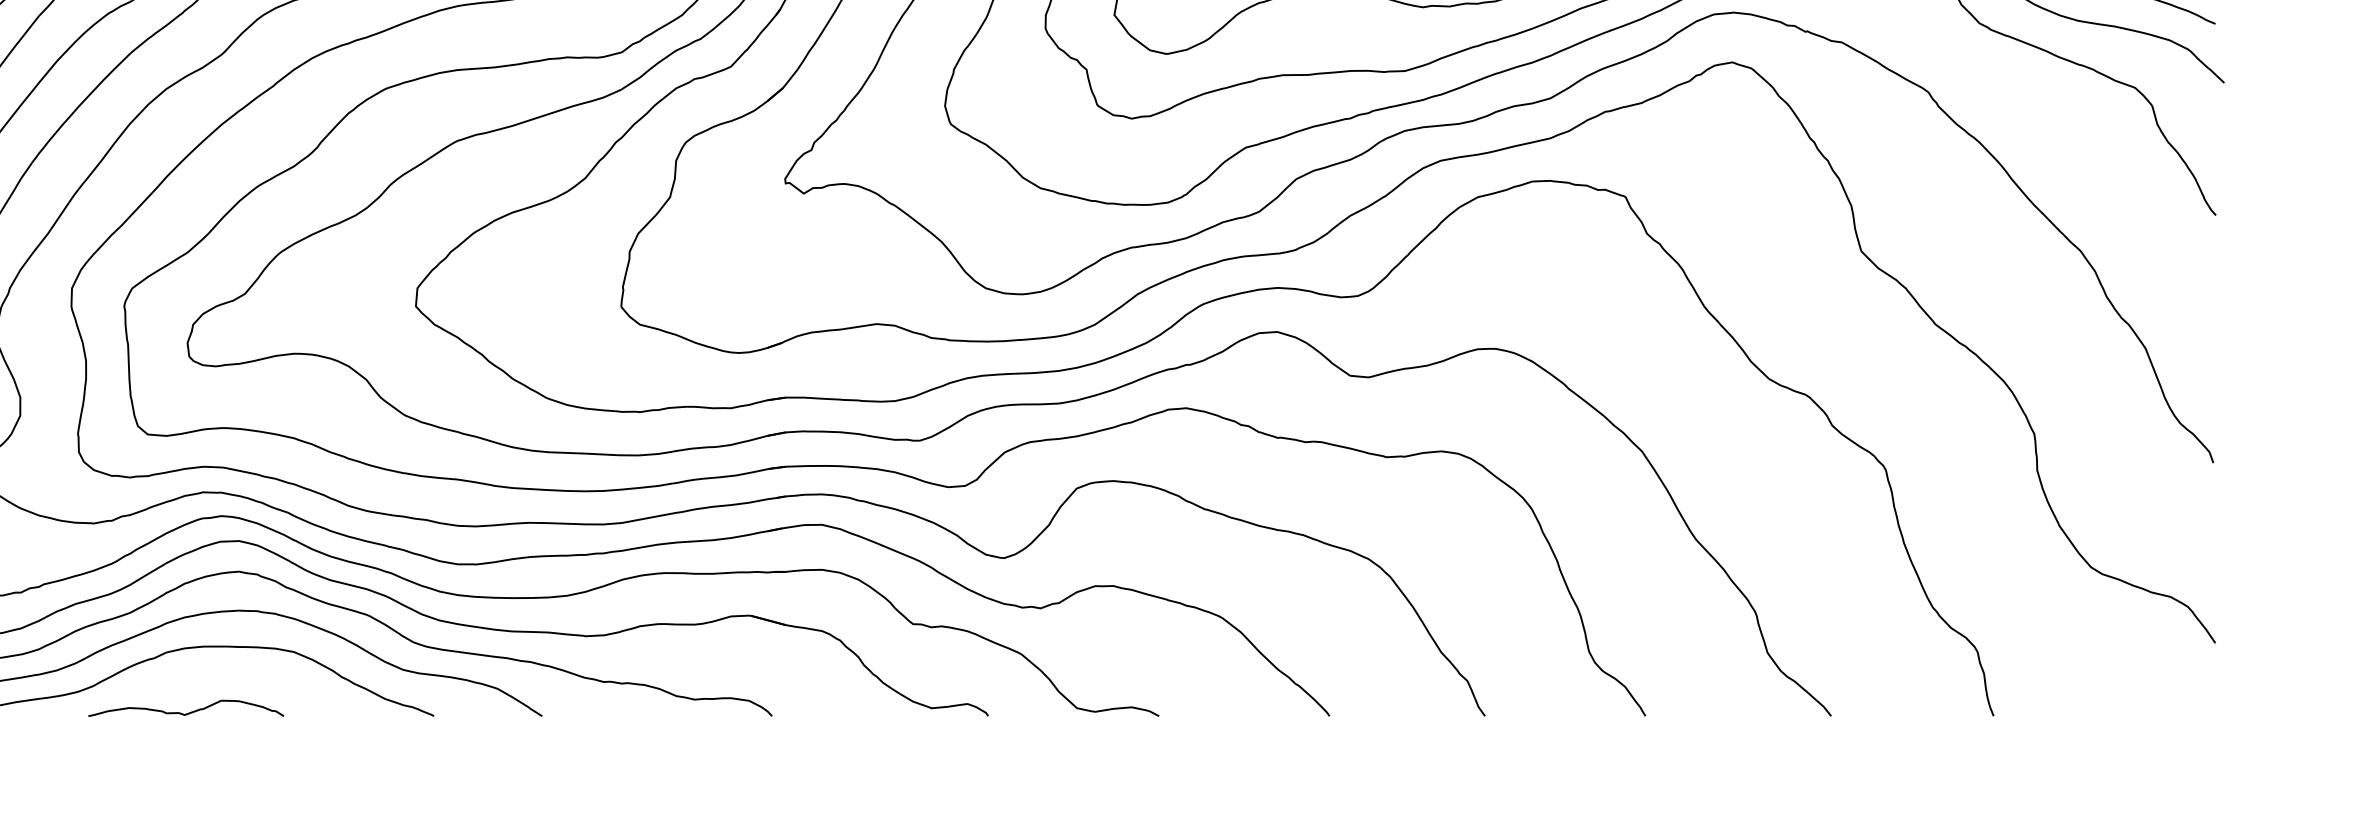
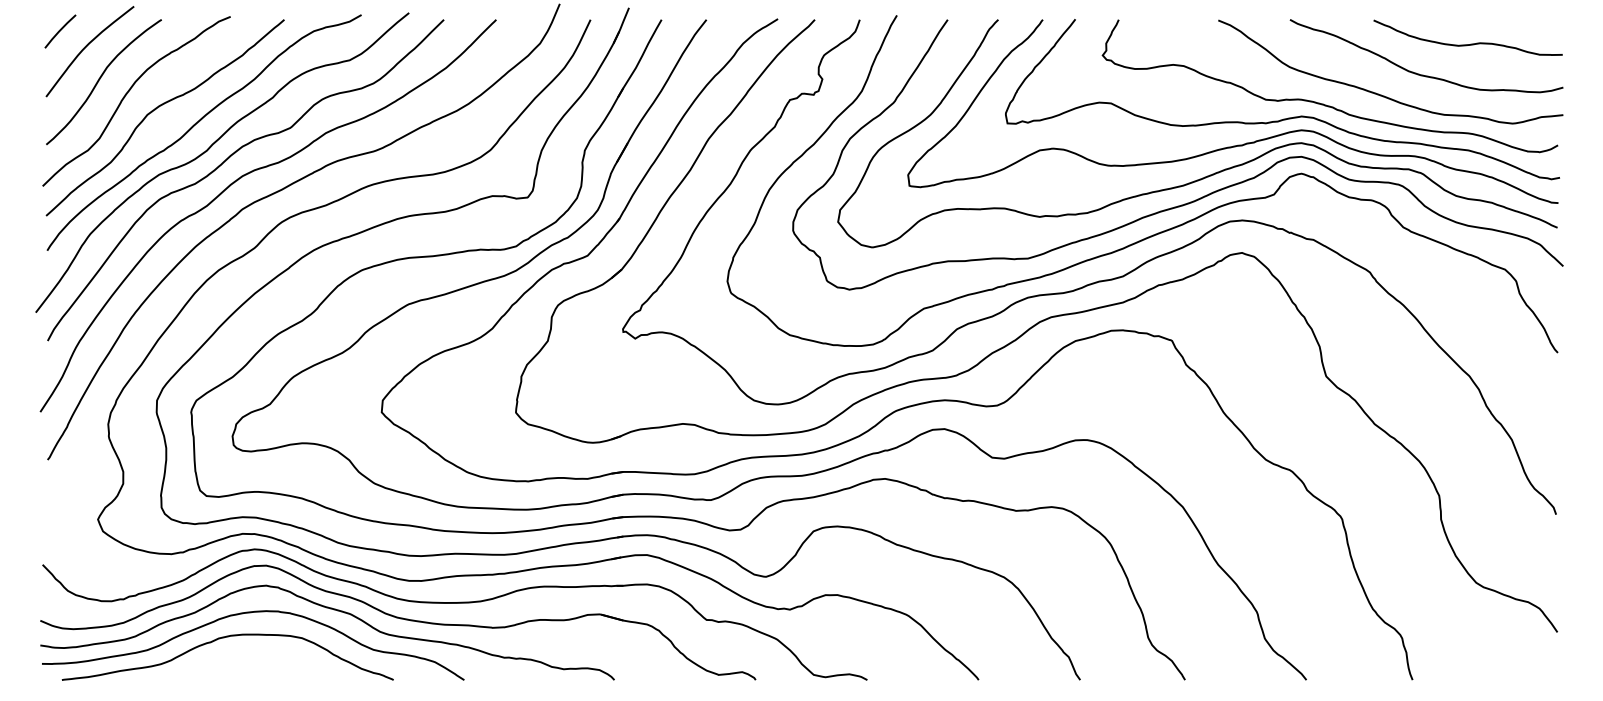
curve: (187, 712) -> (232, 677), removed

